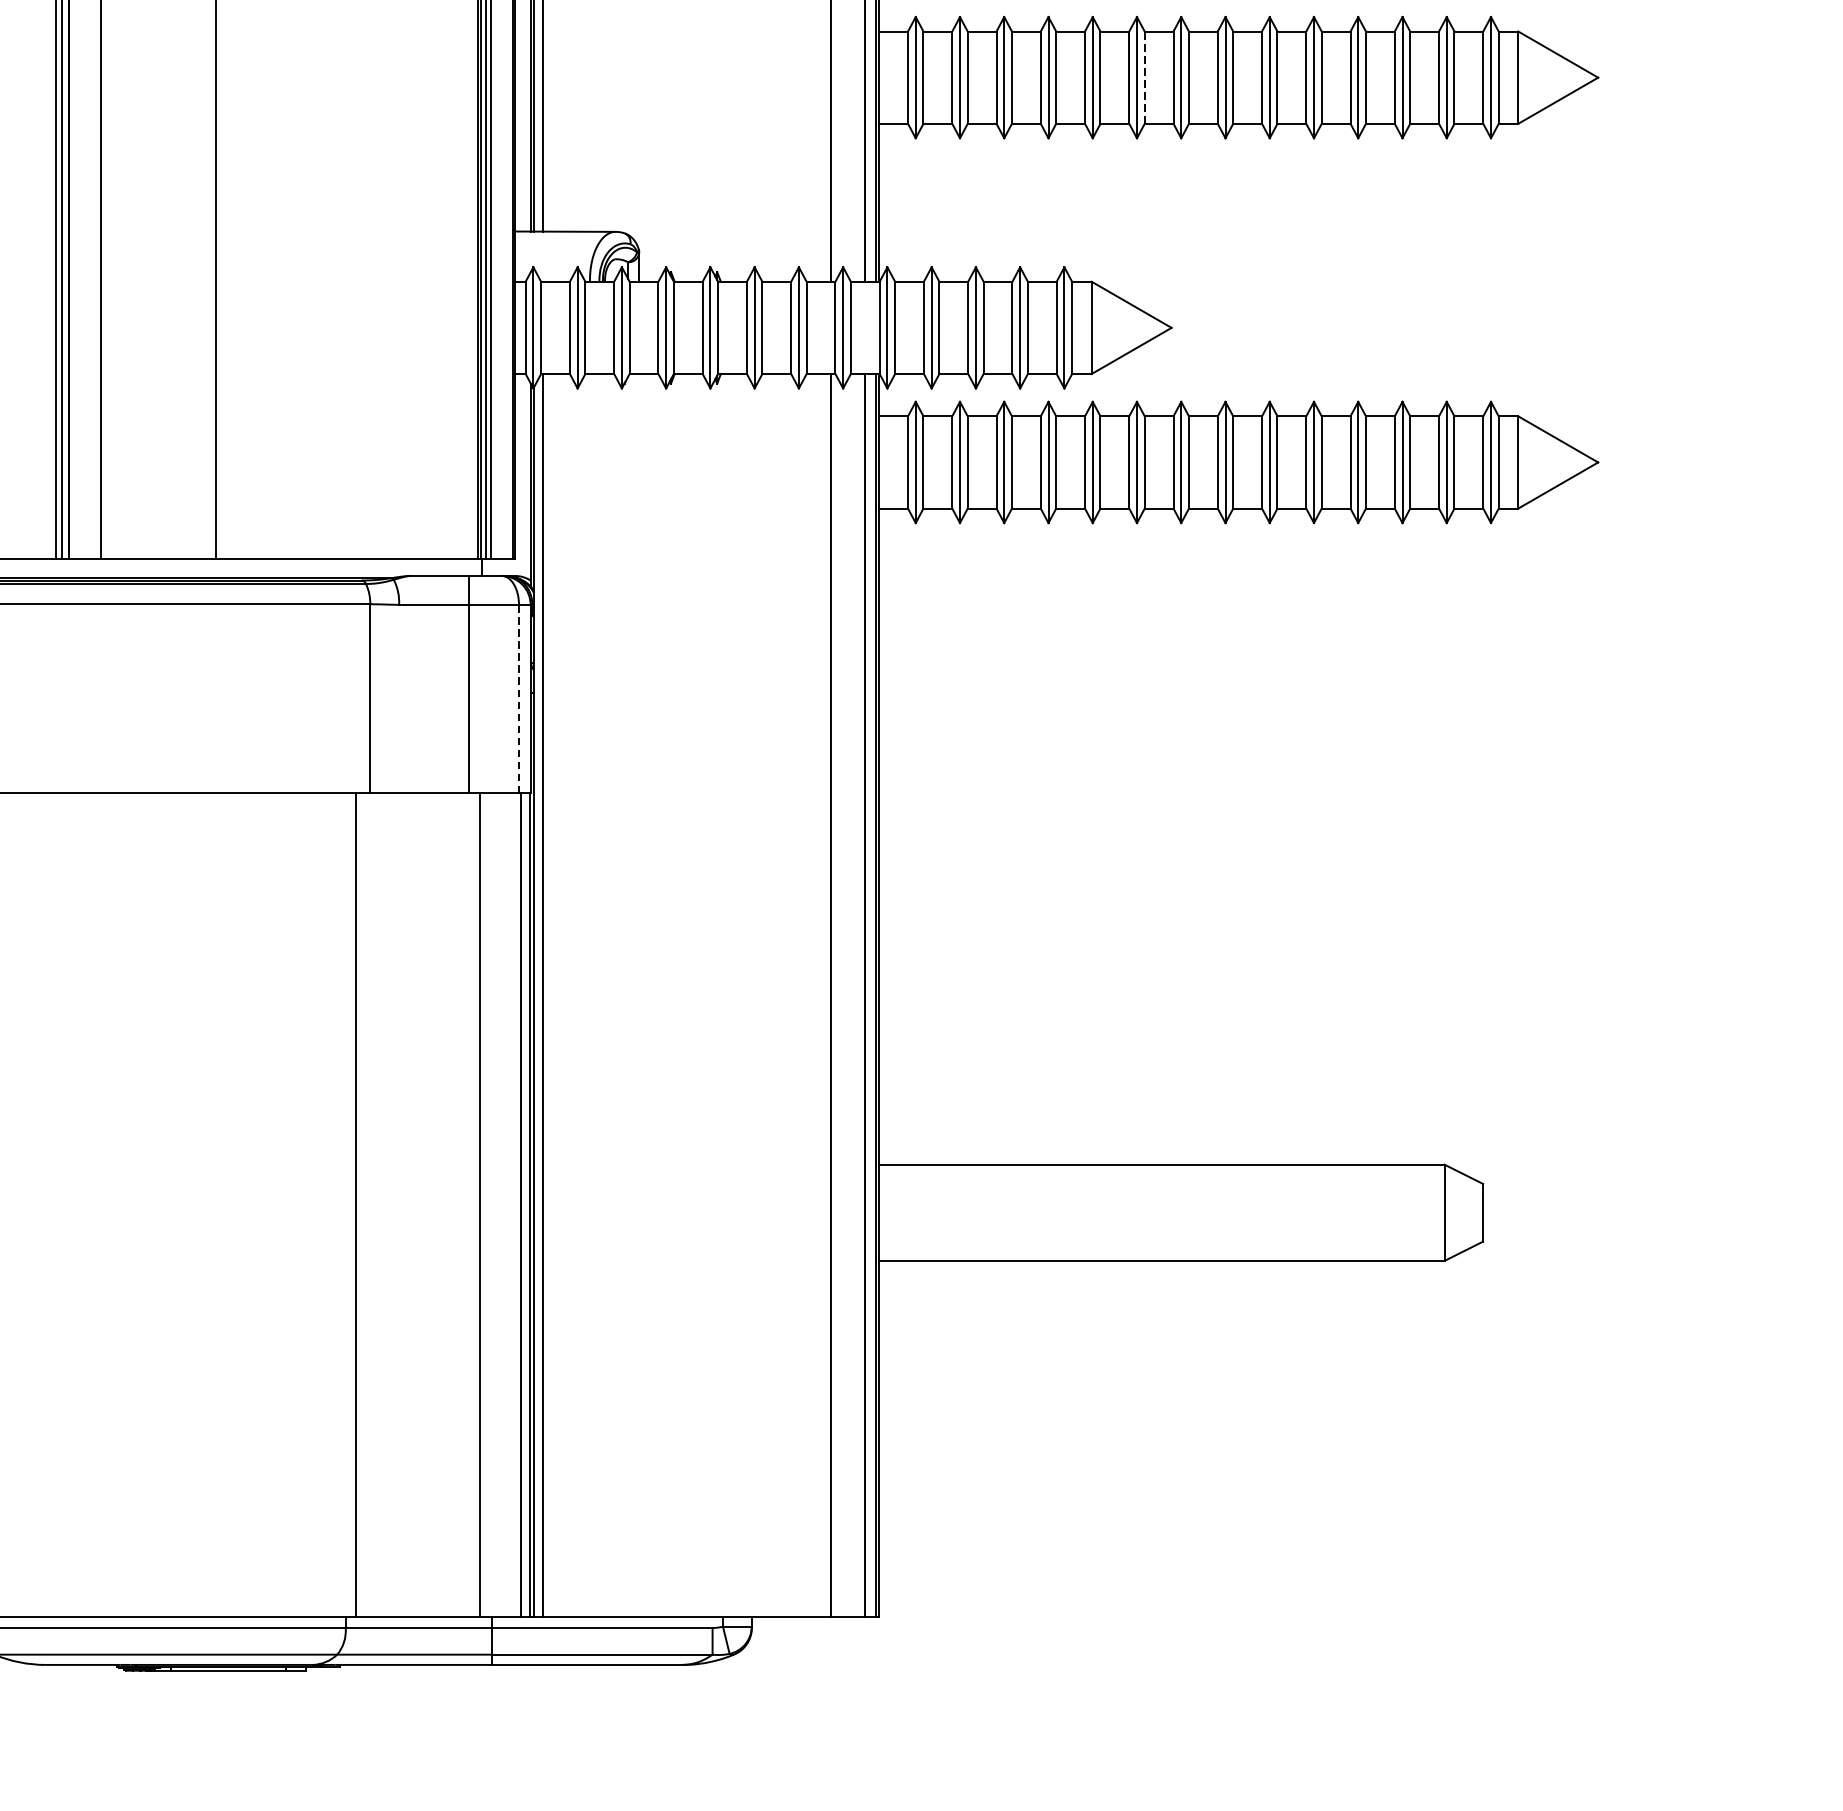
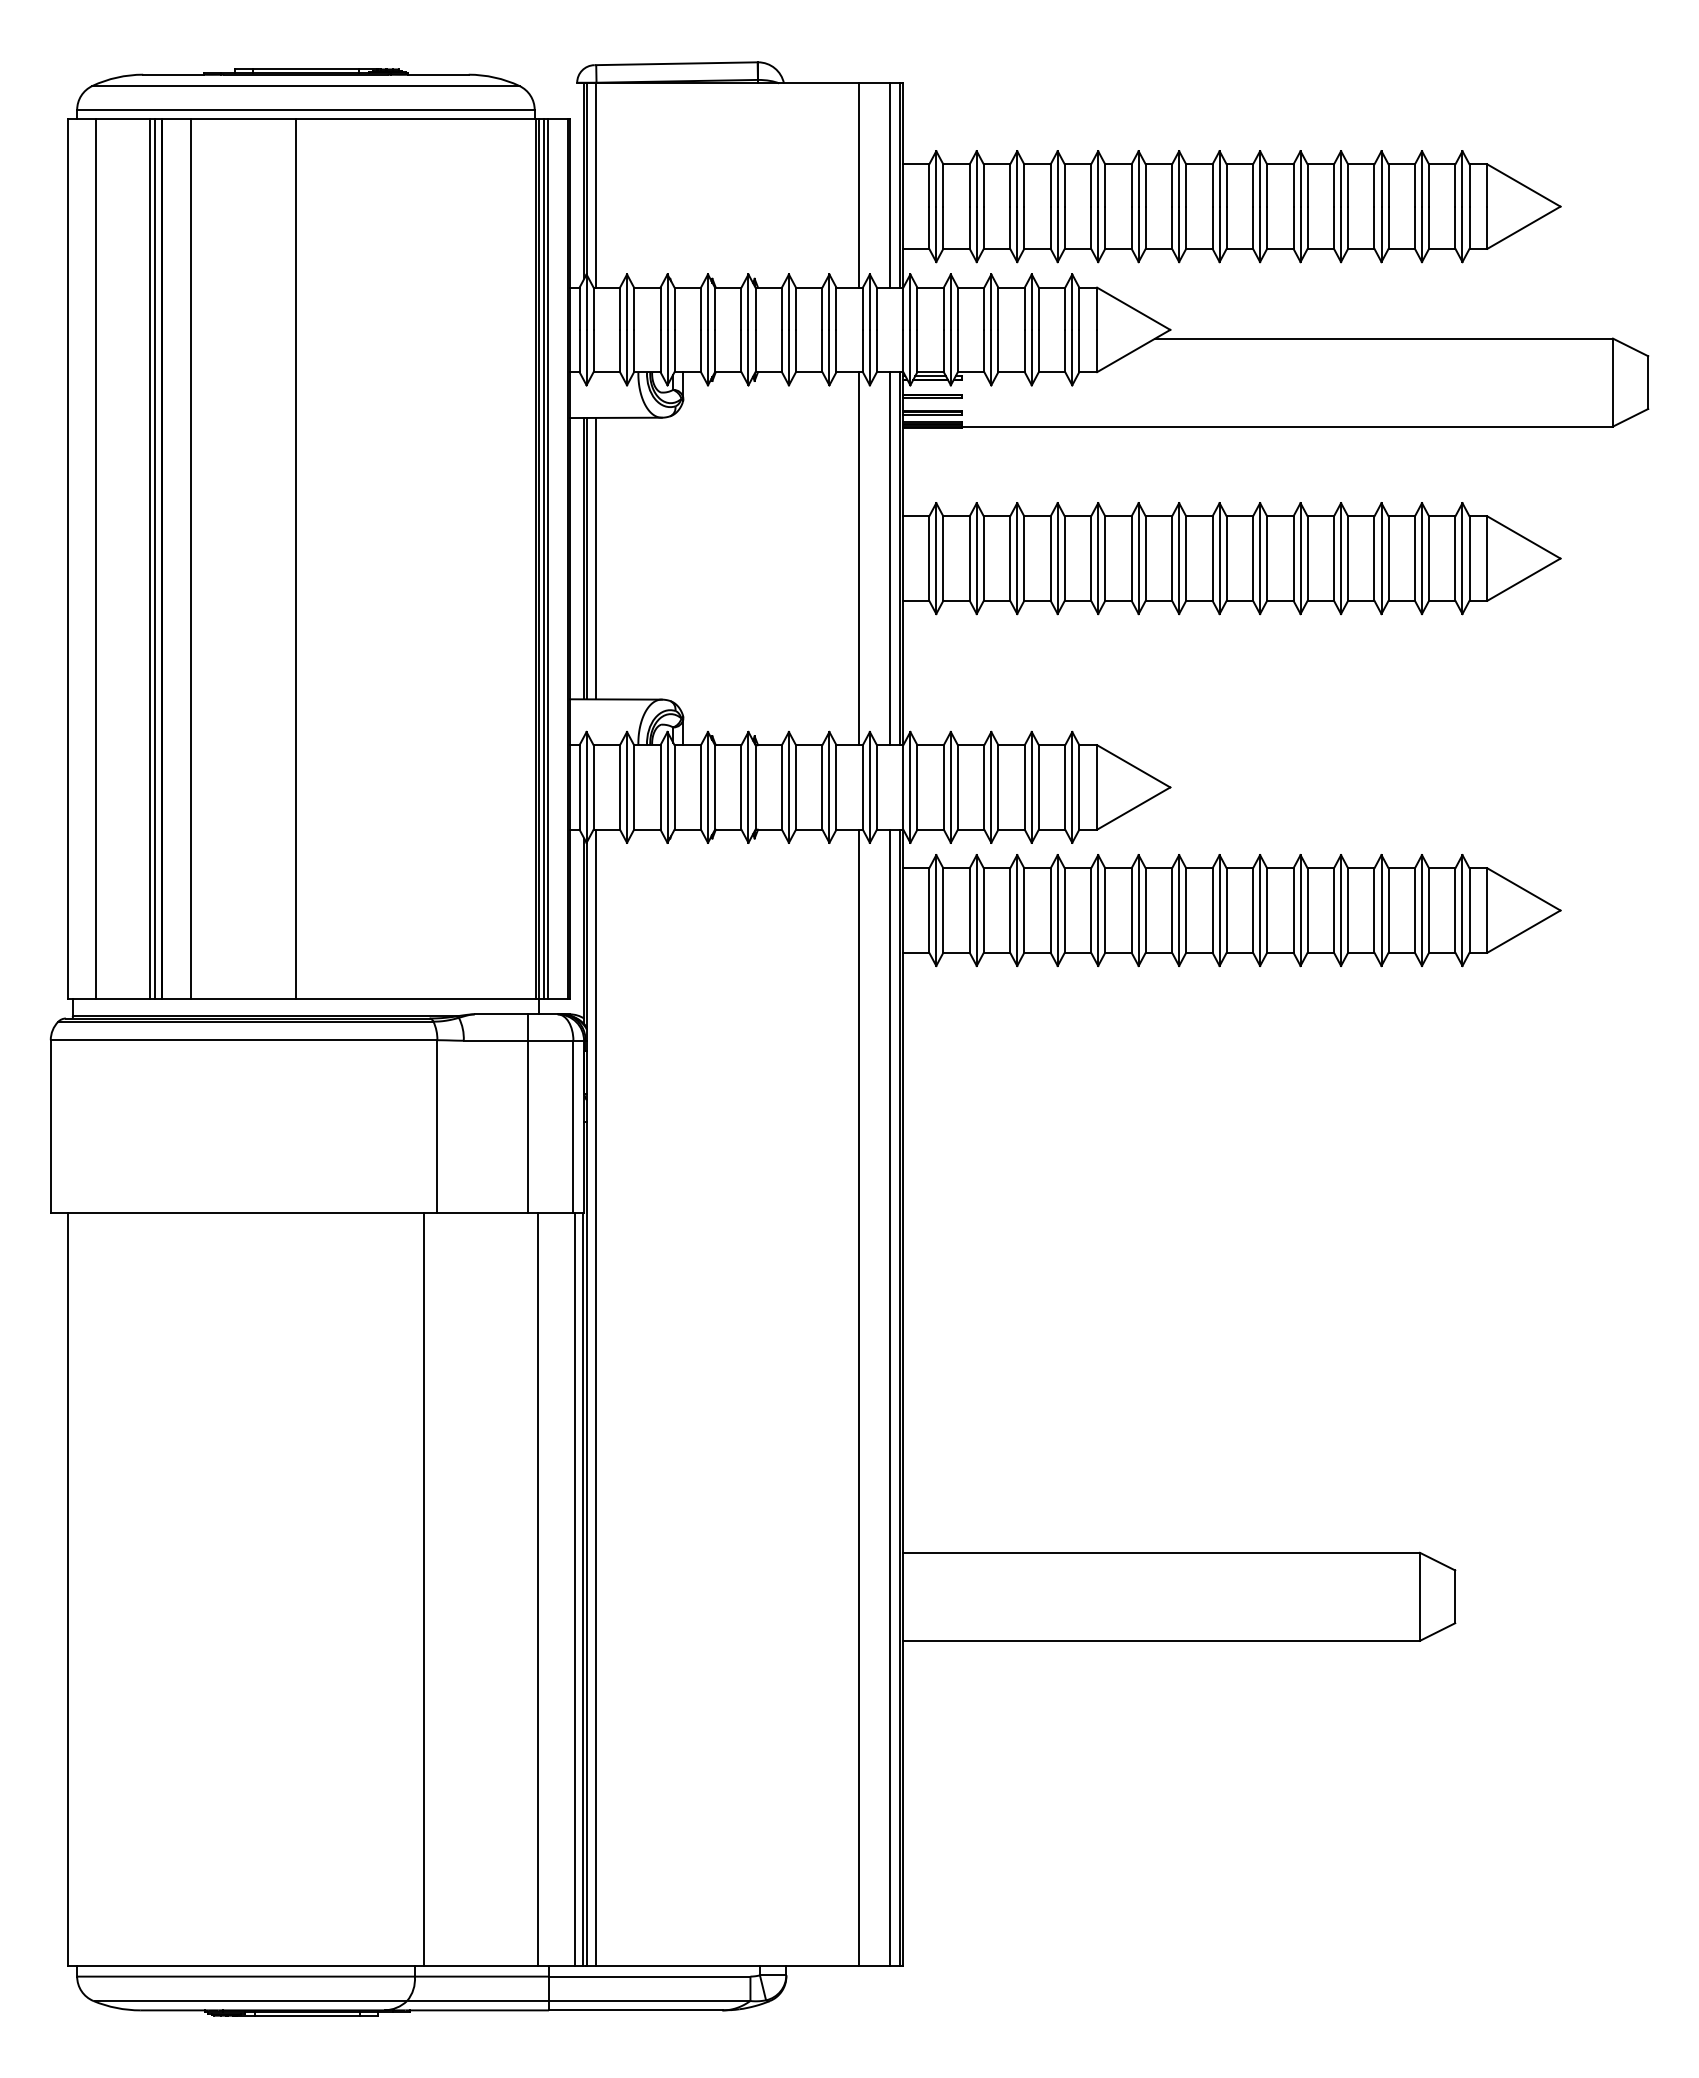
line: (1144, 77) -> (1145, 558), dashed -> solid
line: (519, 698) -> (573, 1126), dashed -> solid

